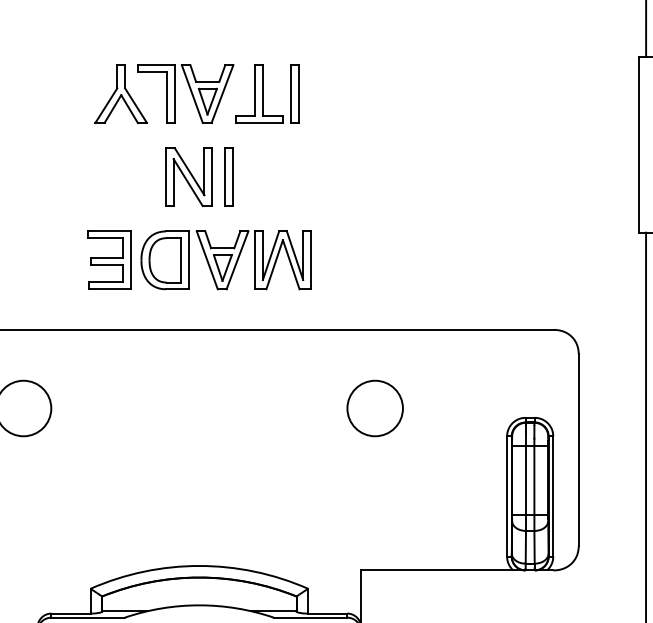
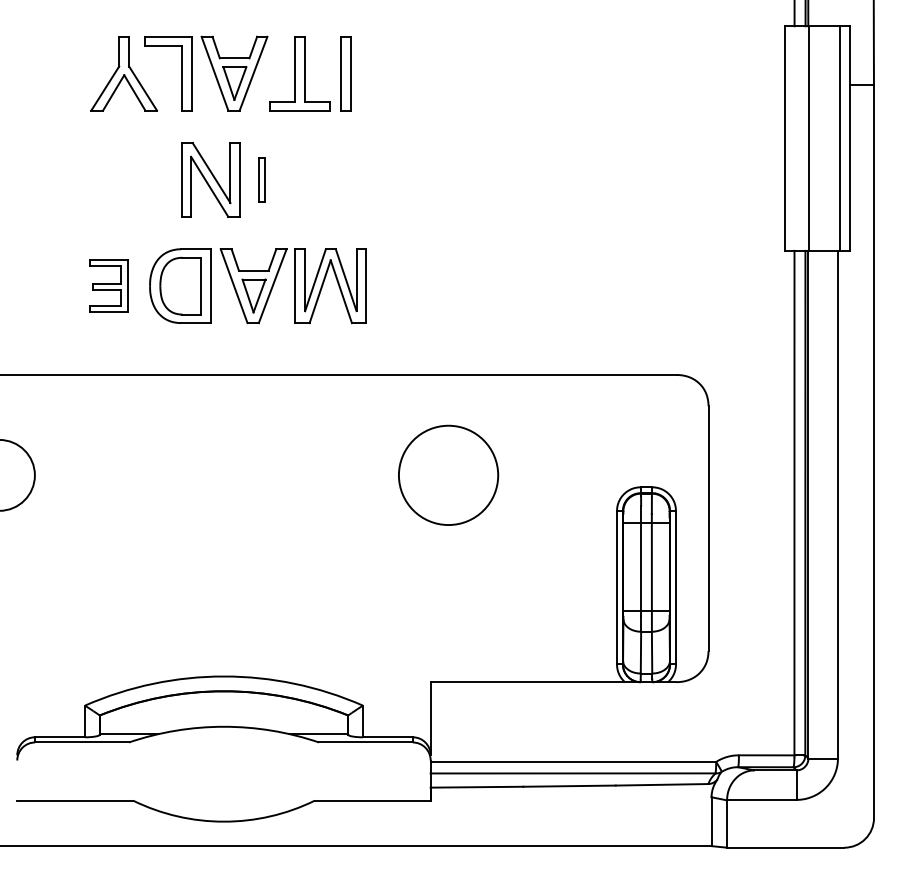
part: (228, 176) -> (261, 179), size x0.6
part: (108, 259) -> (108, 285), size x0.7
circle: (375, 407) -> (448, 474), size x1.4

